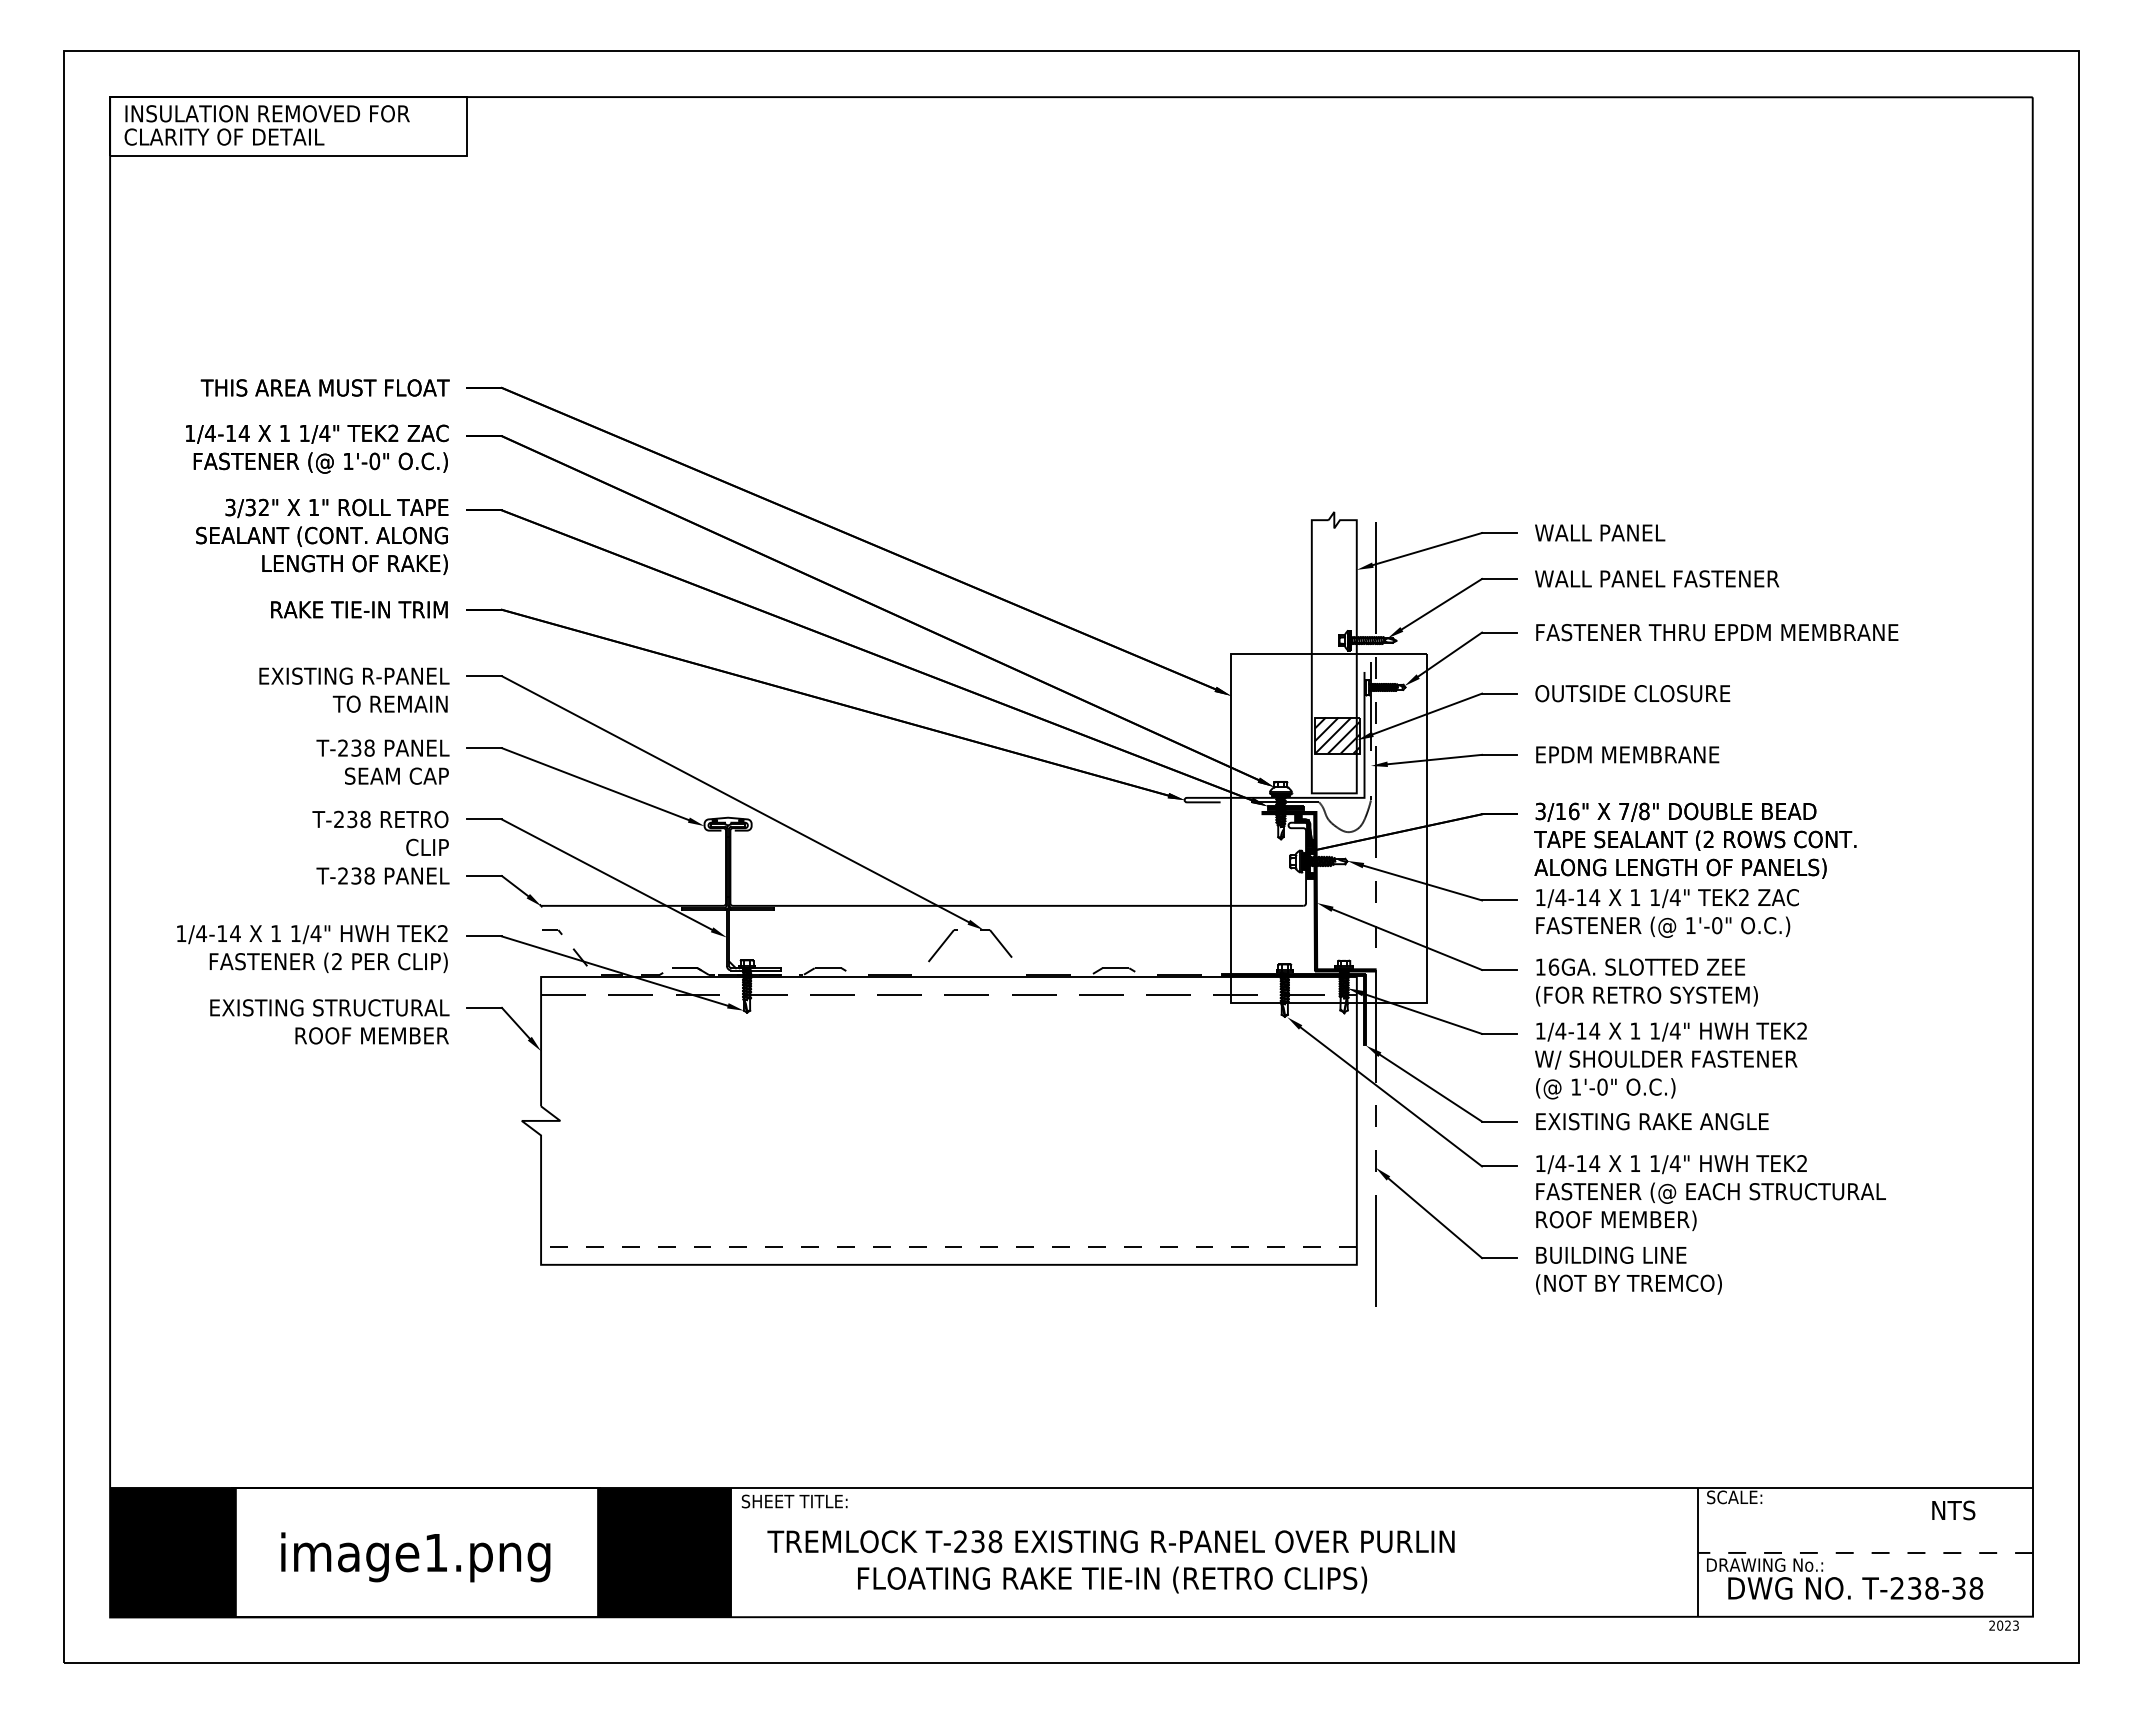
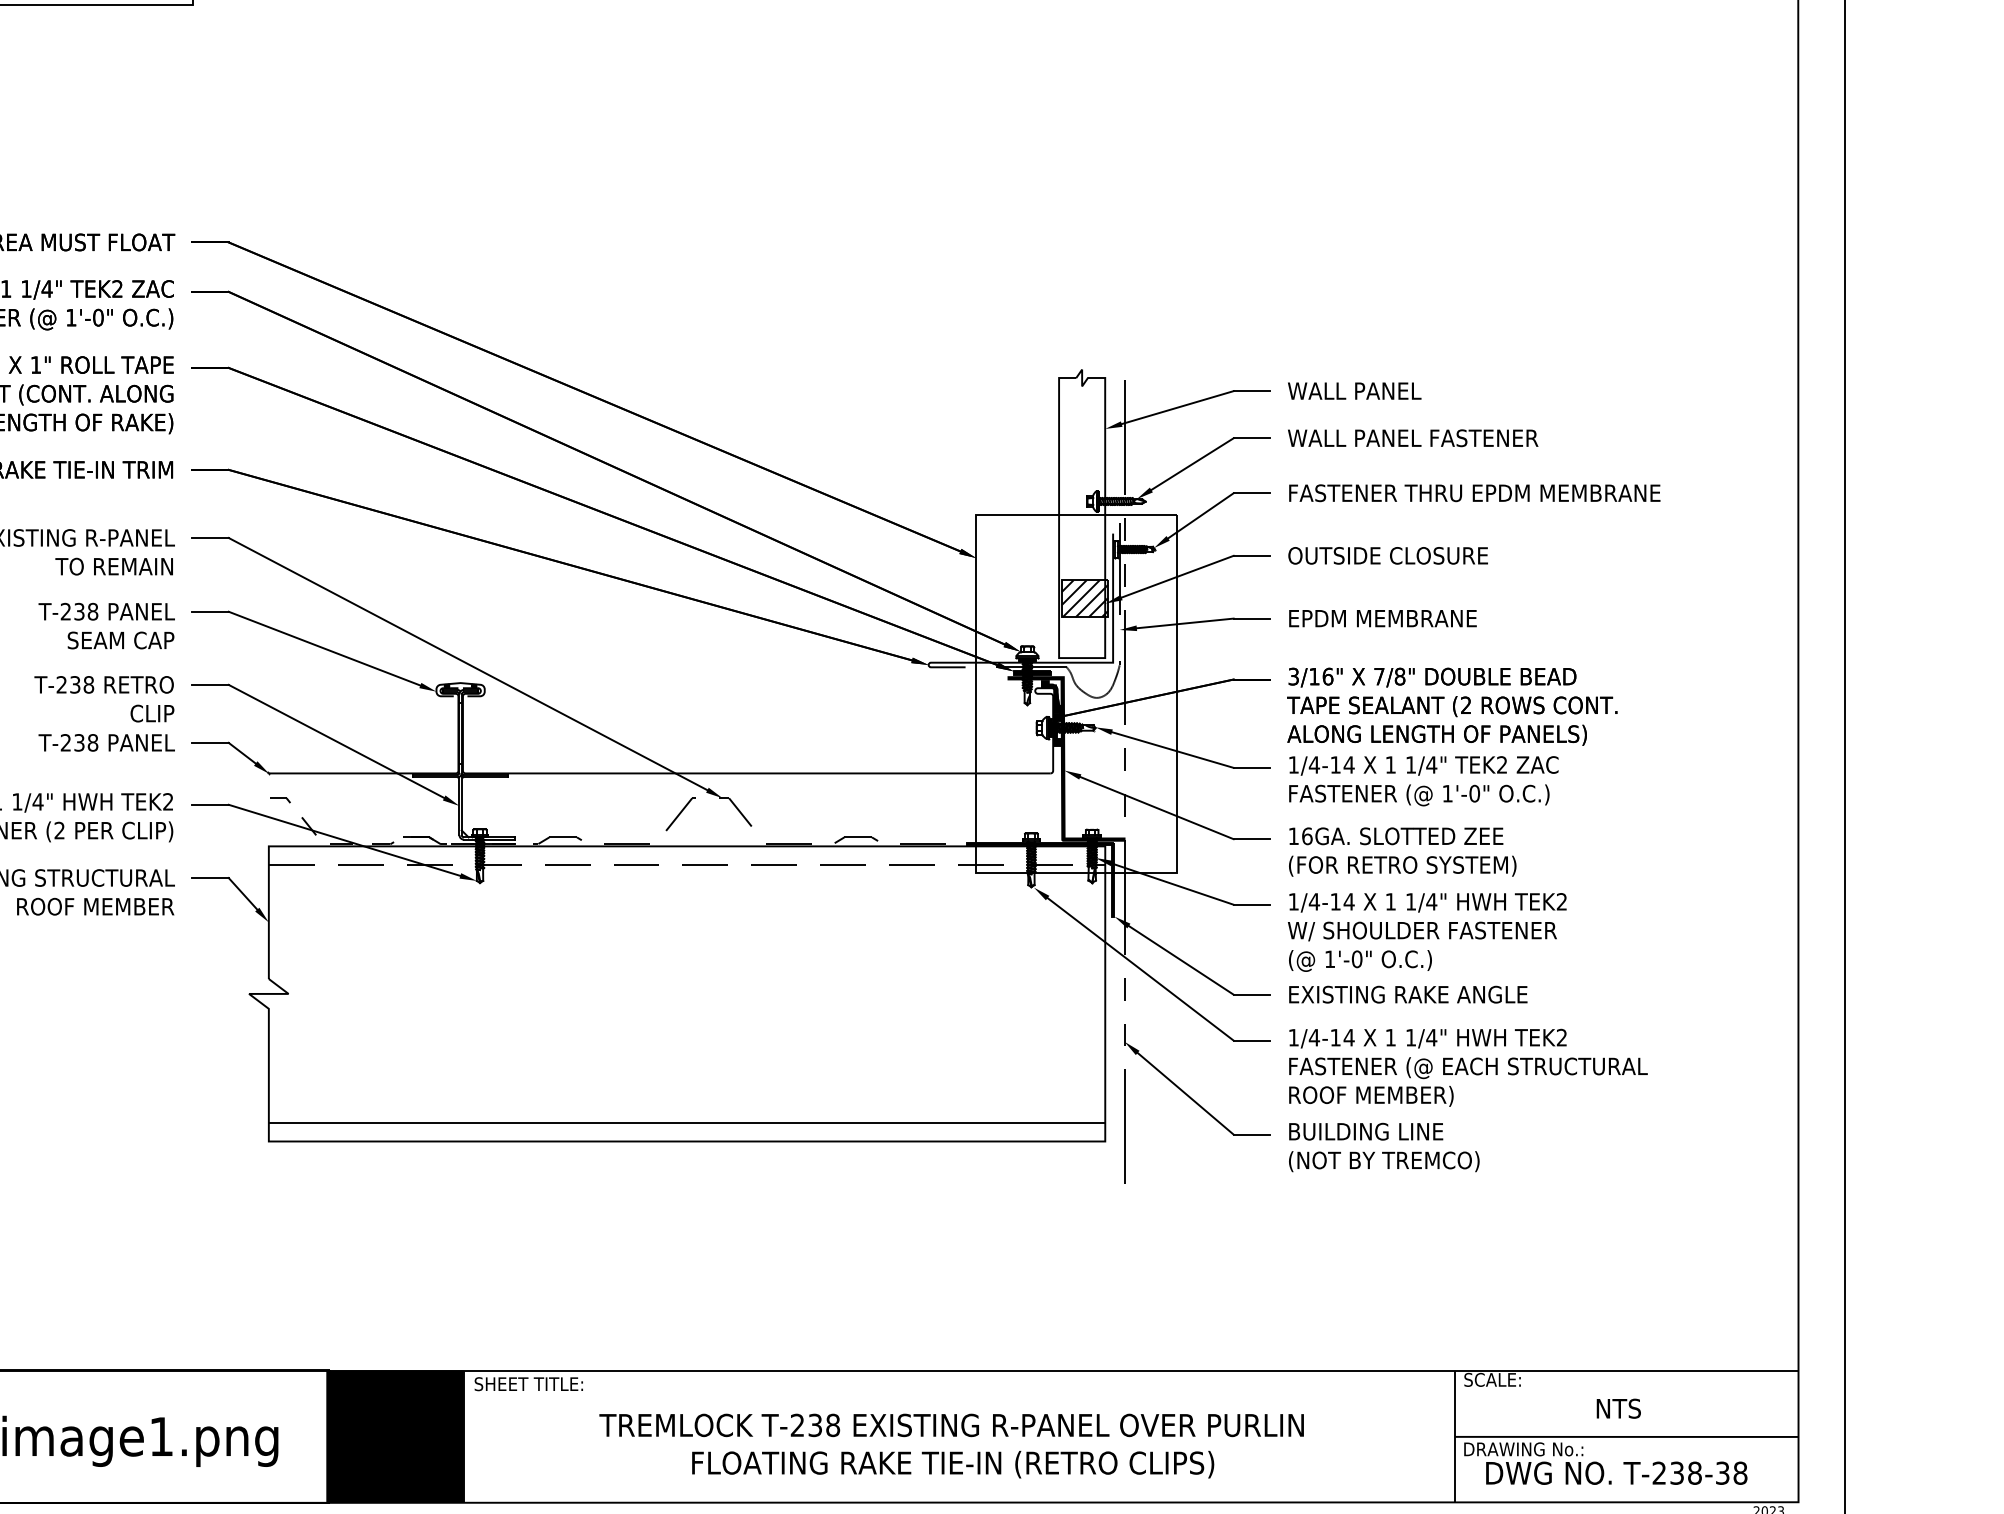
line: (948, 1246) -> (686, 1122), dashed -> solid
text: (1953, 1510) -> (1618, 1408), moved
line: (1865, 1552) -> (1626, 1436), dashed -> solid
text: (1110, 1561) -> (951, 1445), moved

